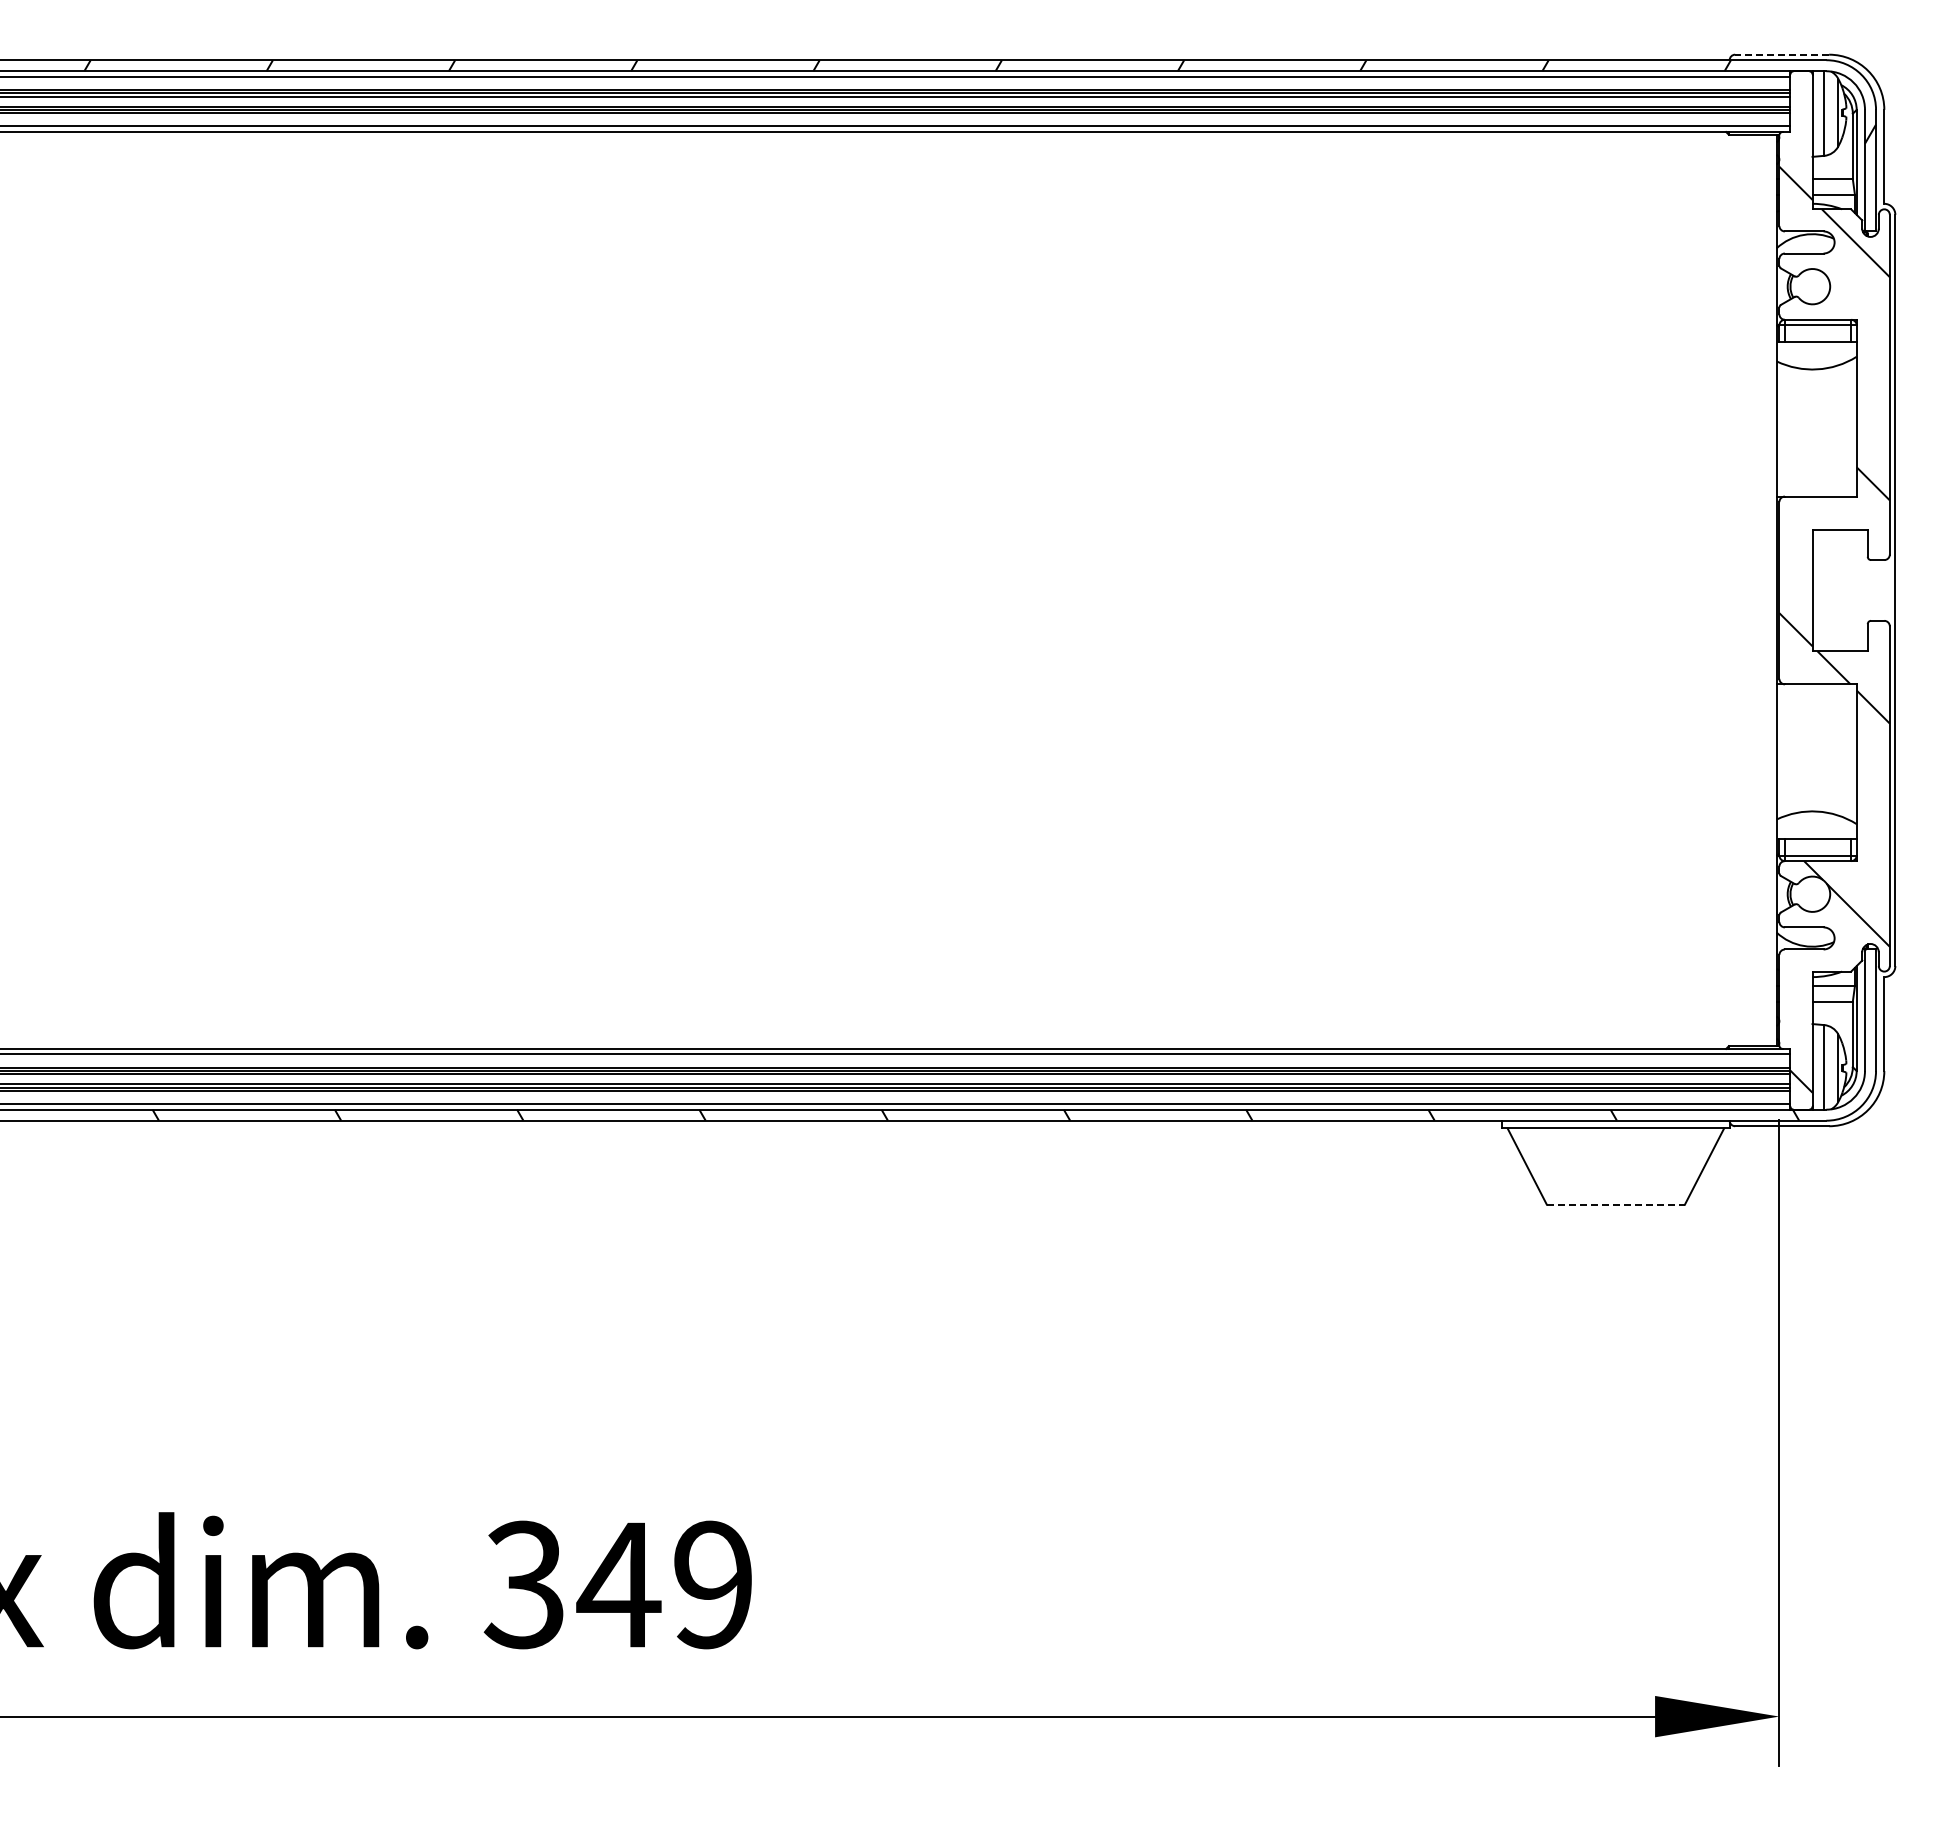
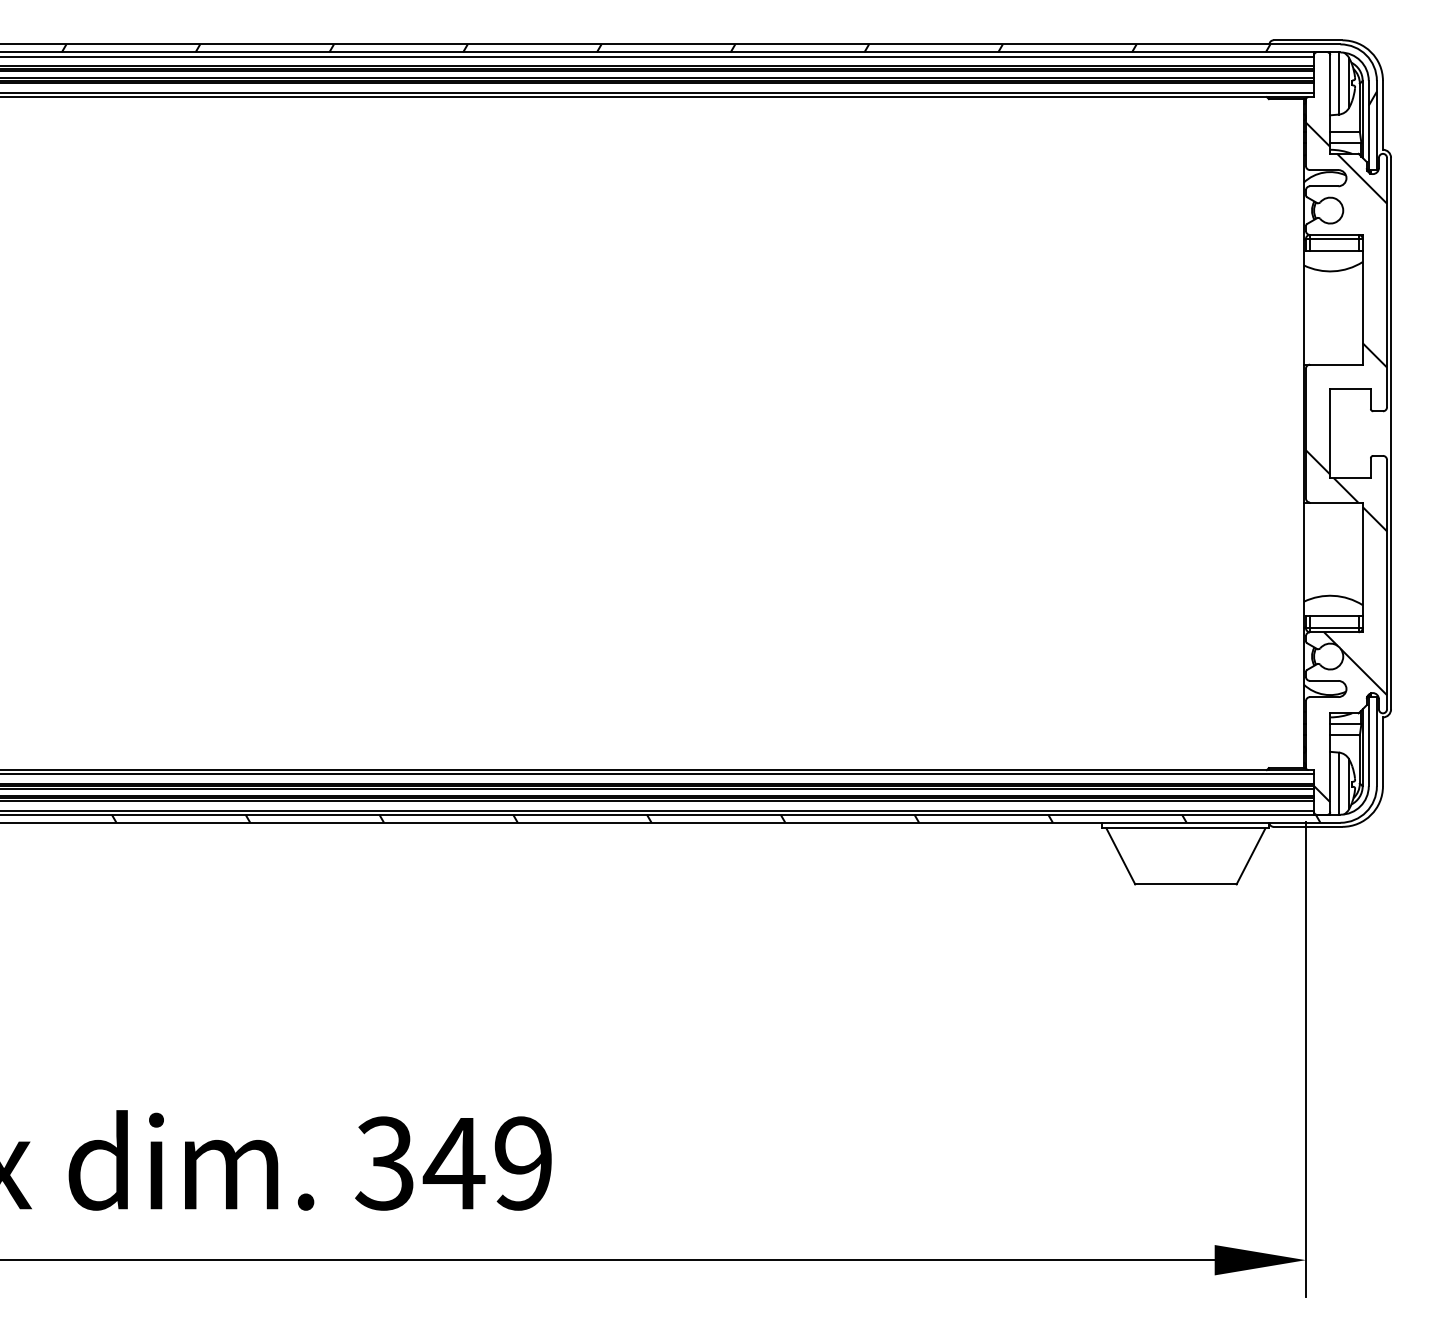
line: (1782, 54) -> (1308, 40), dashed -> solid
line: (1616, 1204) -> (1186, 884), dashed -> solid

